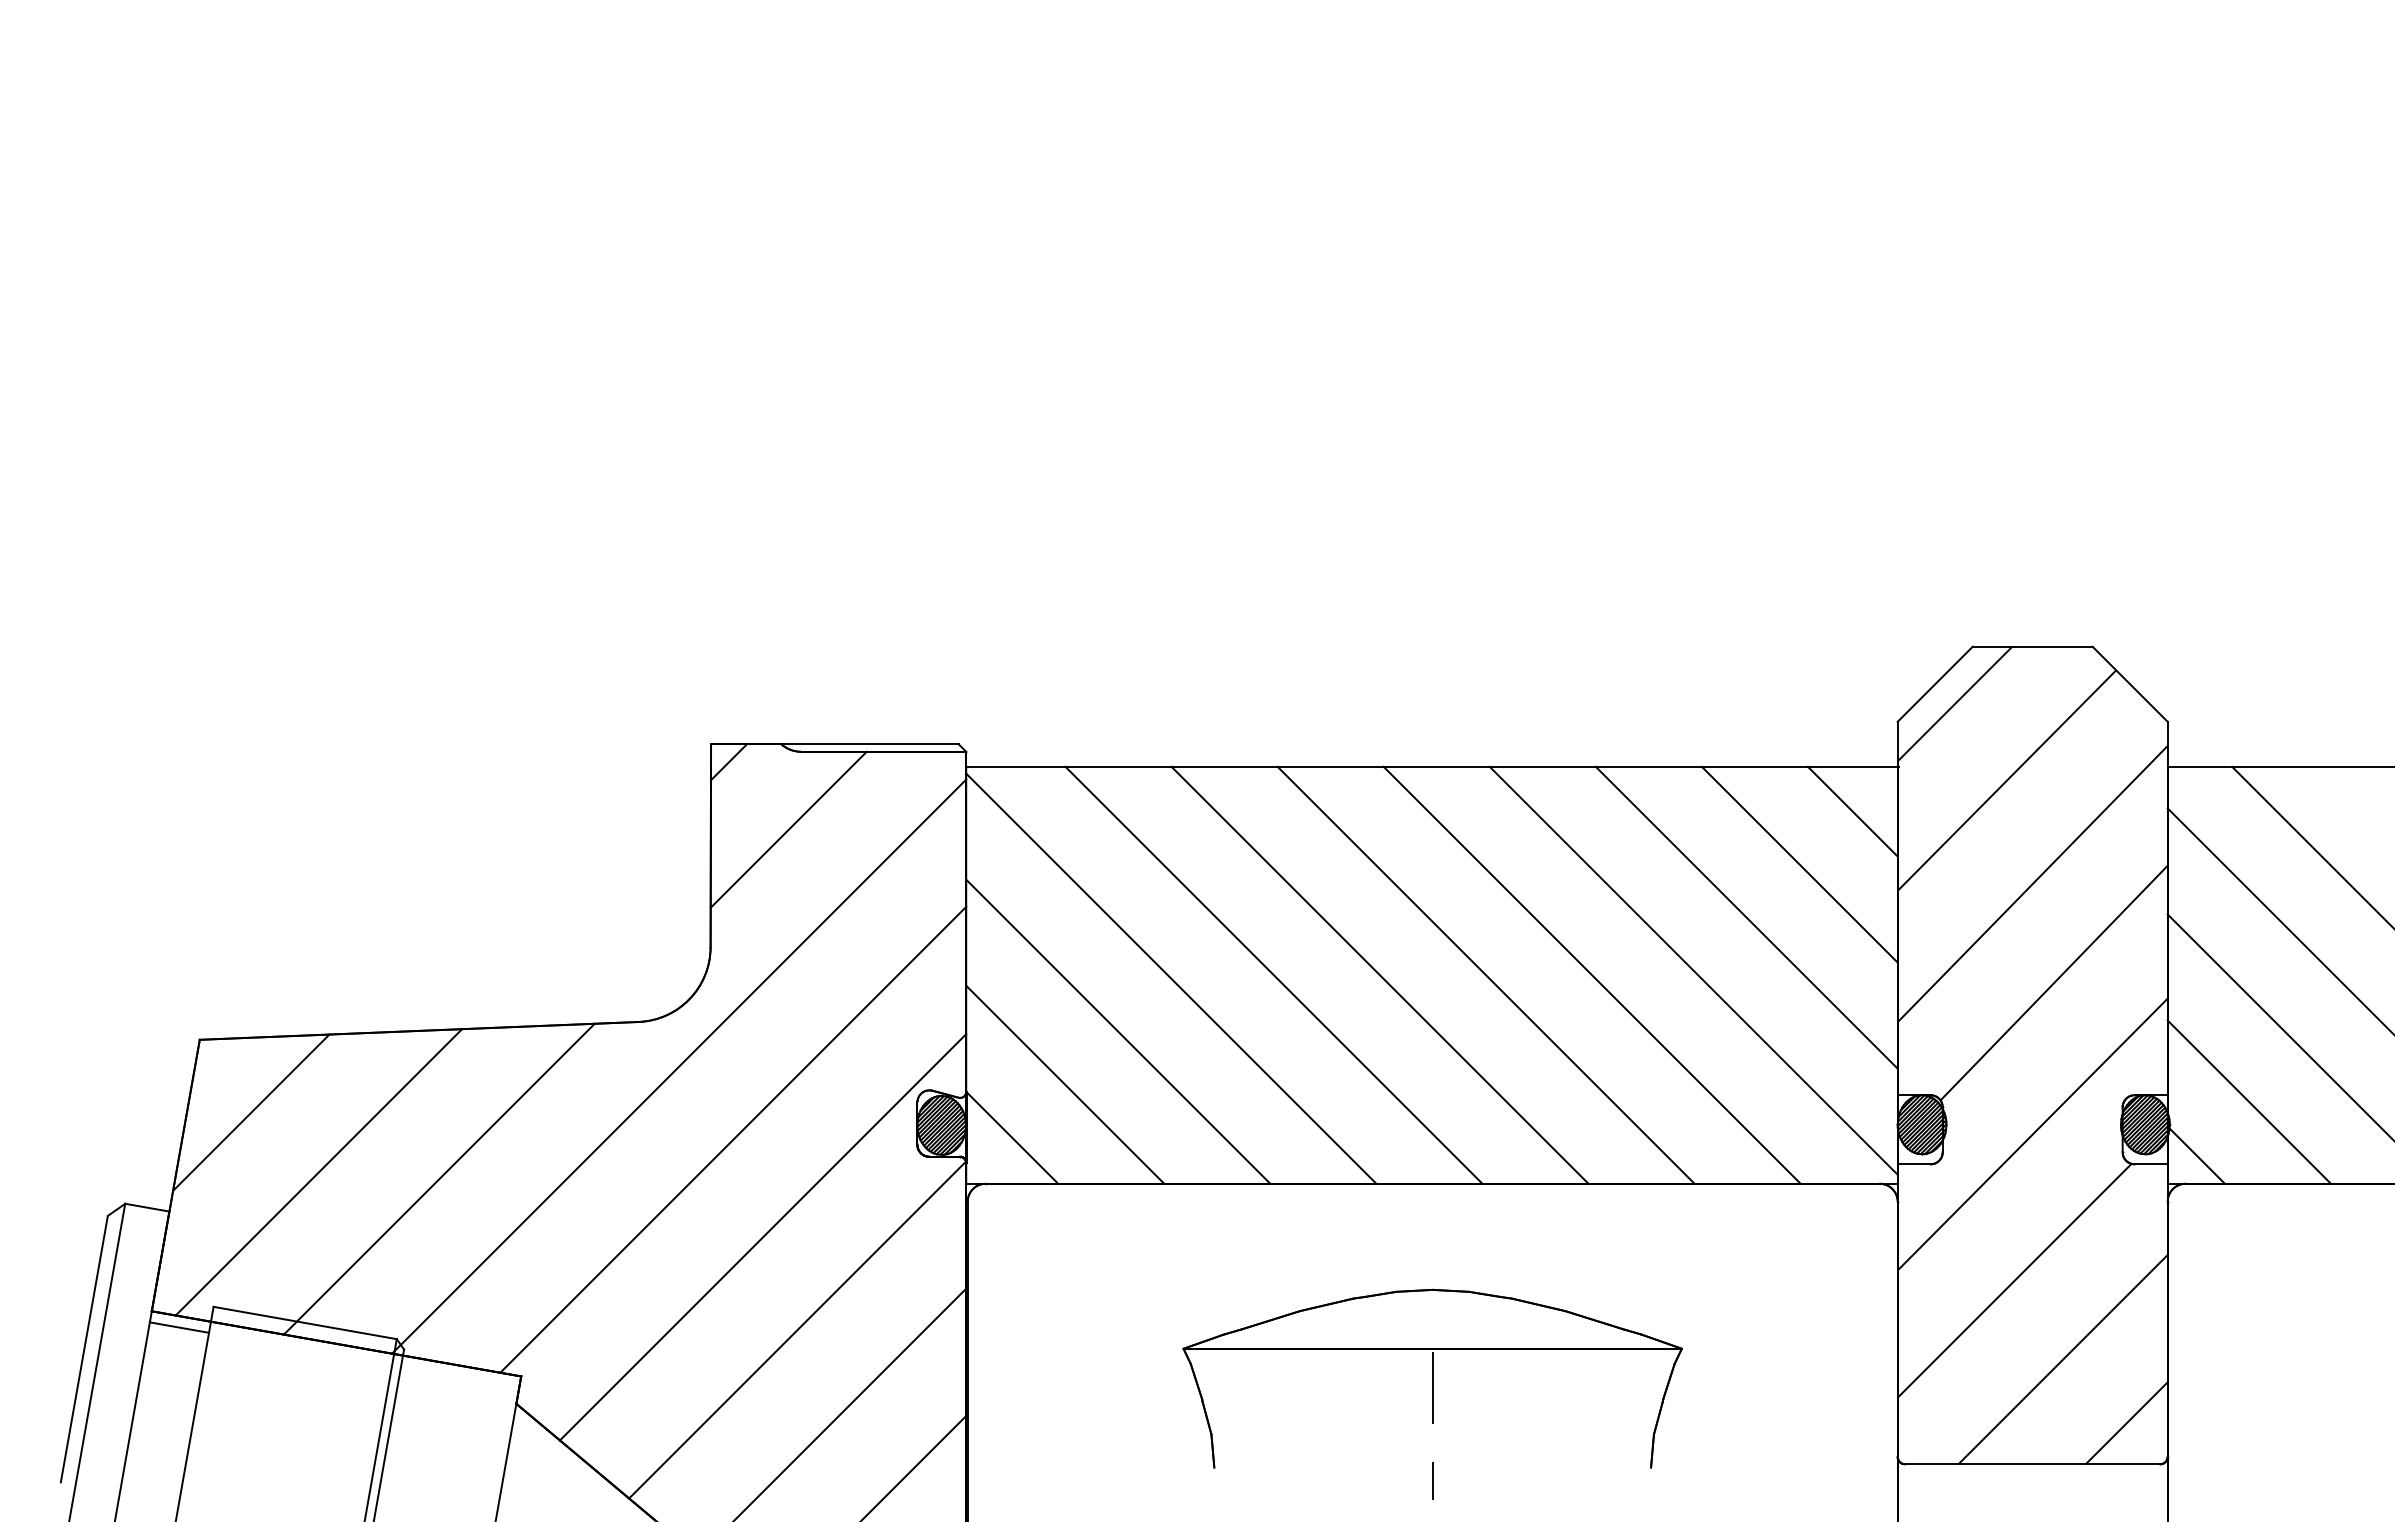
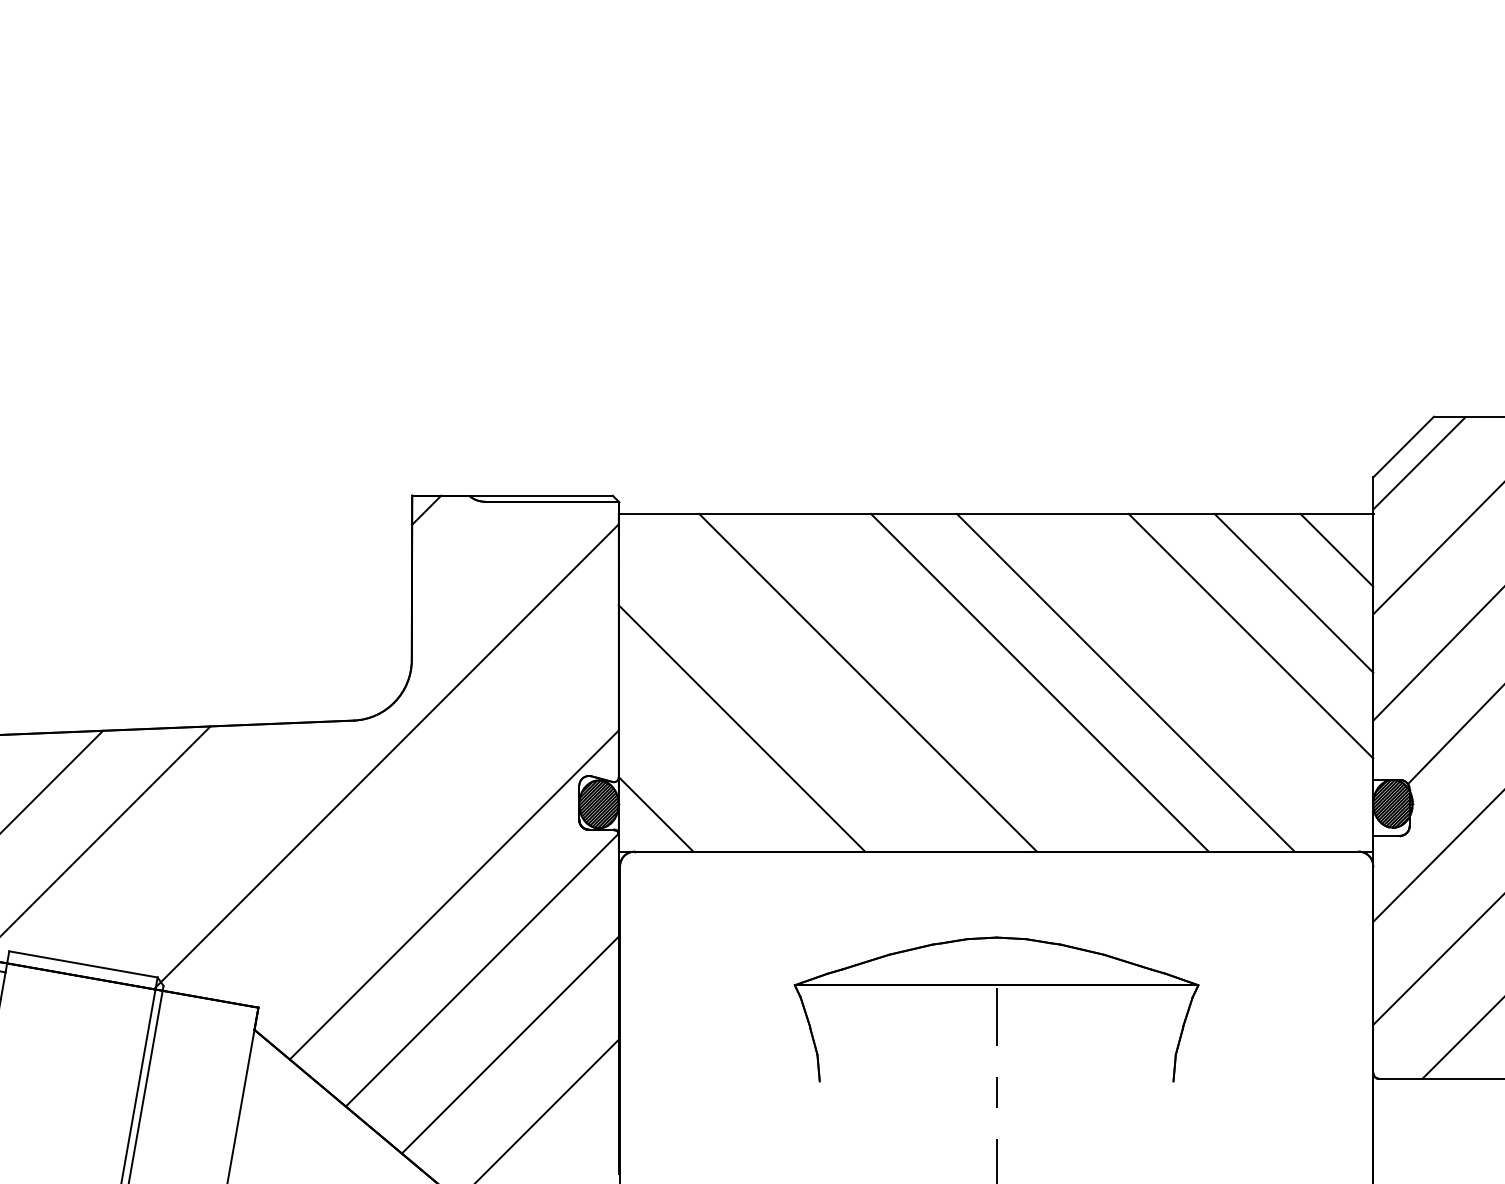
line: (788, 829) -> (474, 564), removed
line: (1693, 970) -> (1207, 678), removed
line: (1379, 974) -> (953, 682), removed
line: (1171, 978) -> (785, 685), removed
line: (1065, 1084) -> (699, 771), removed
line: (733, 1139) -> (430, 815), removed
line: (438, 1178) -> (191, 847), removed

